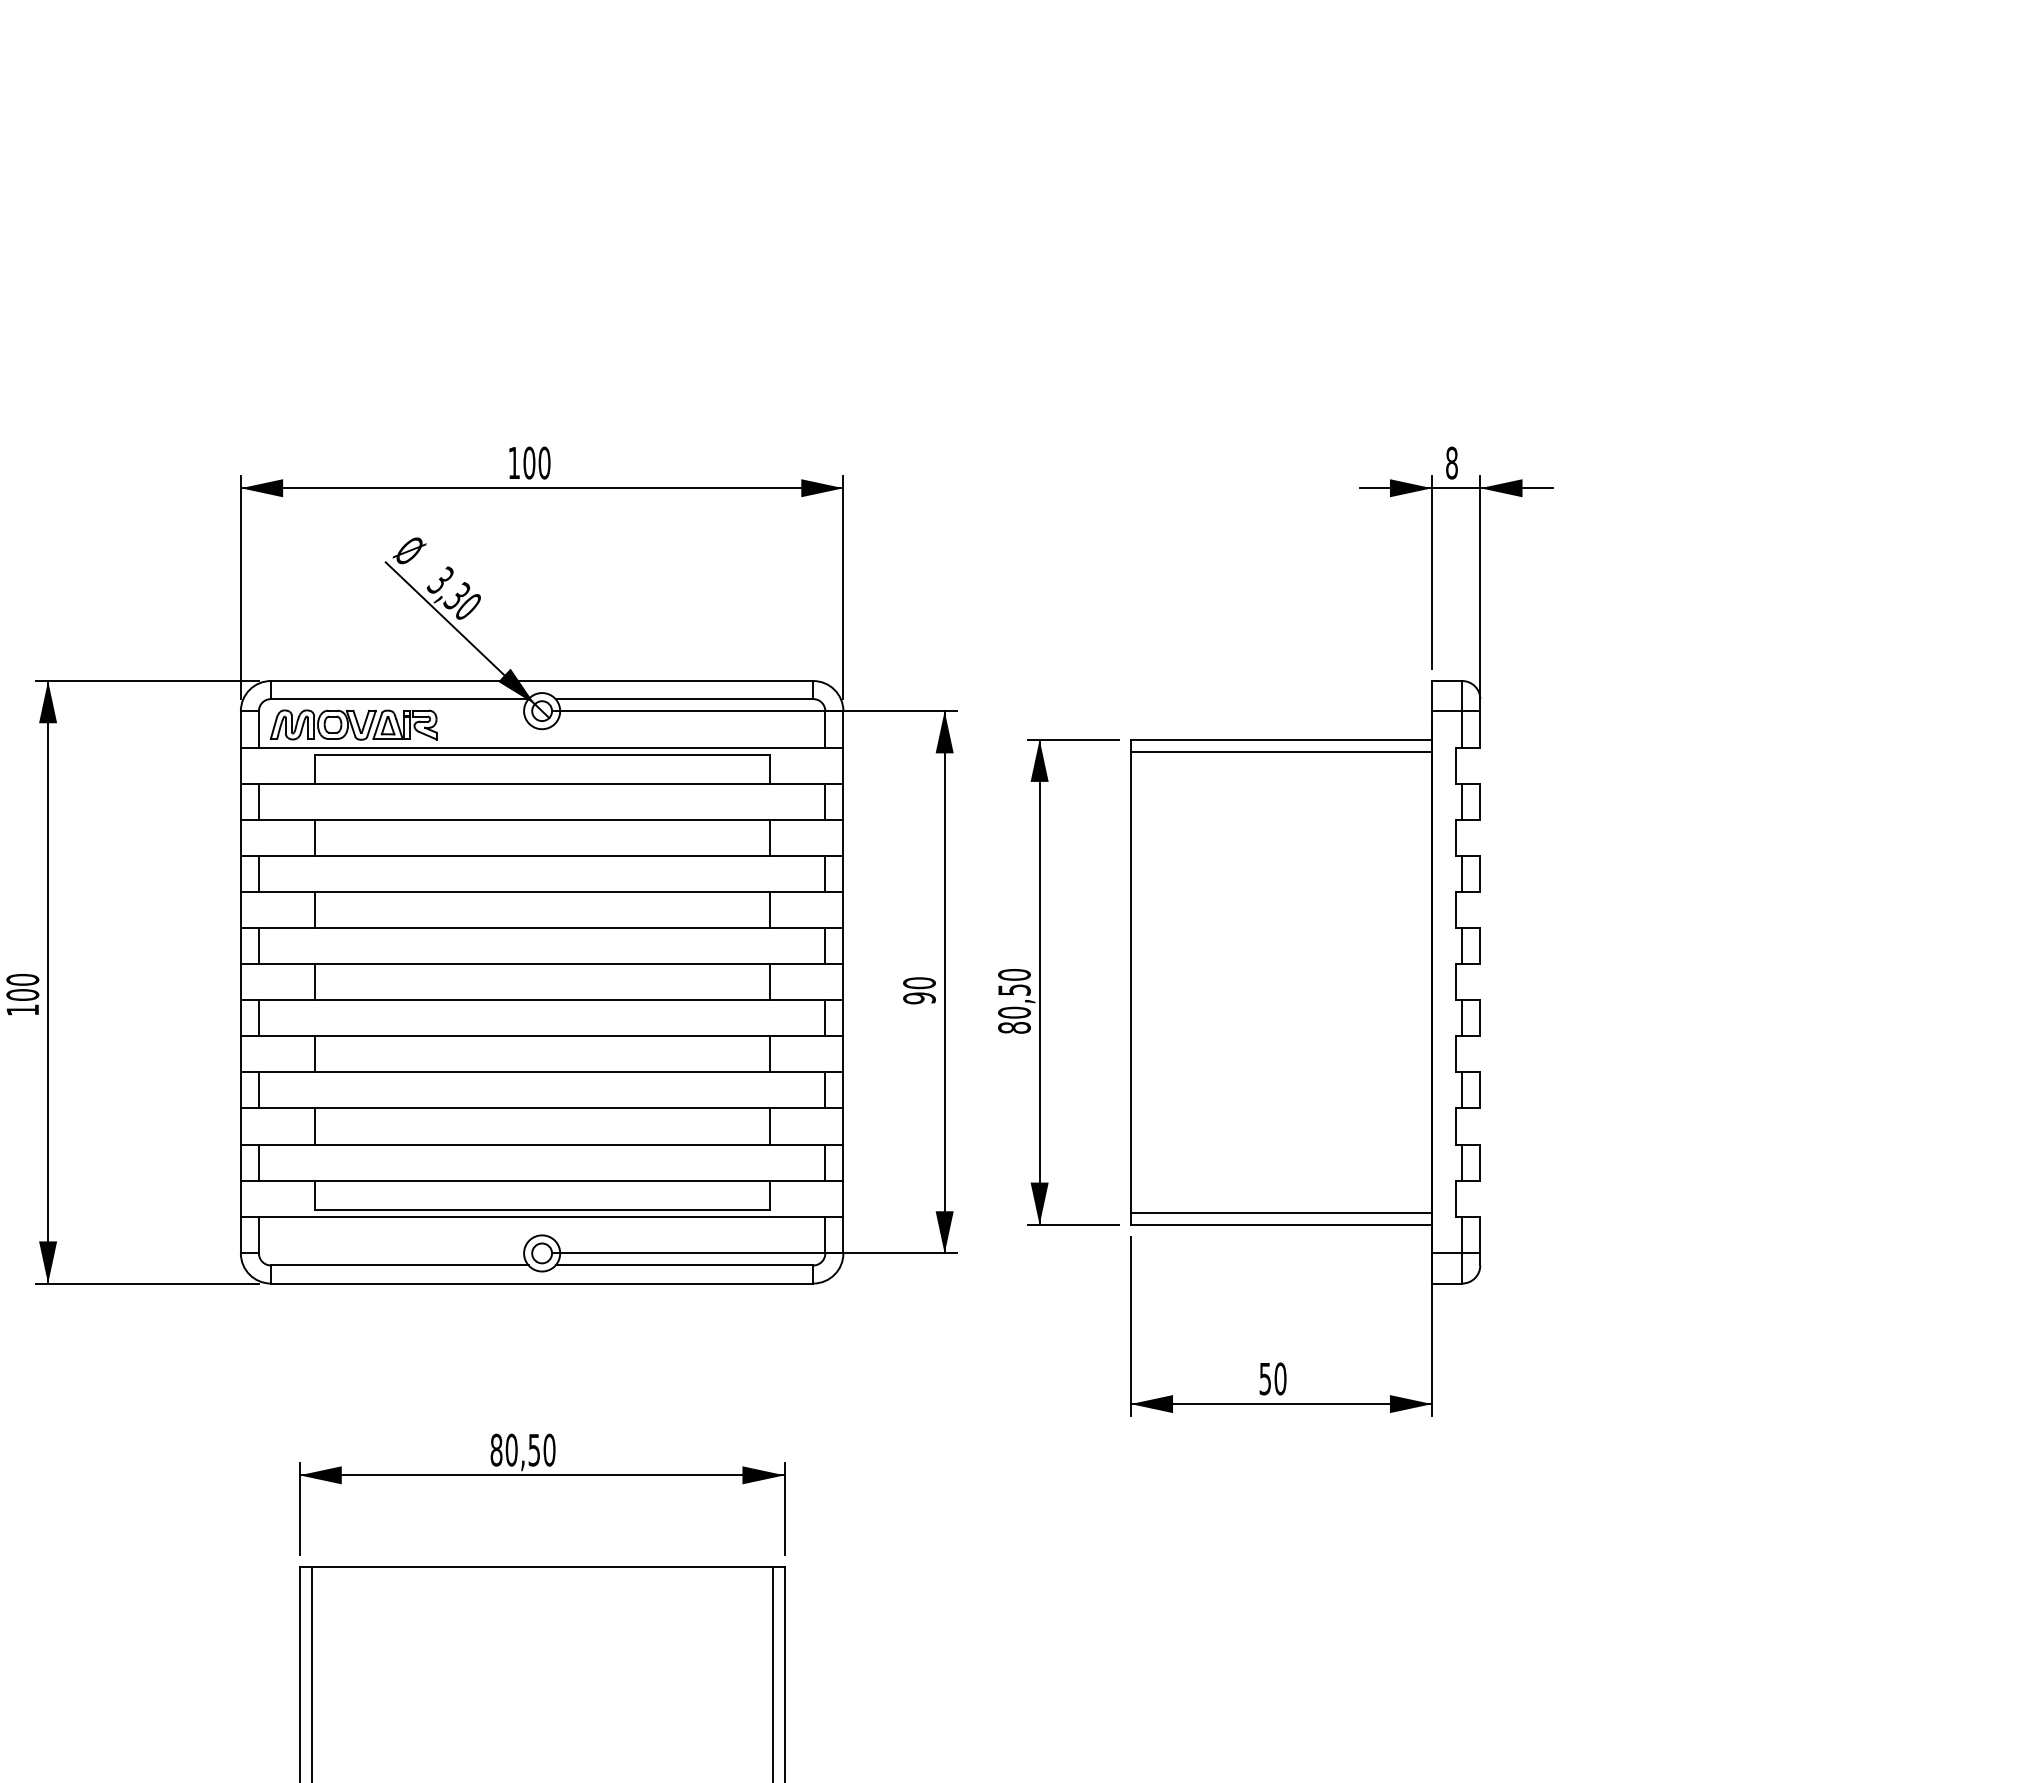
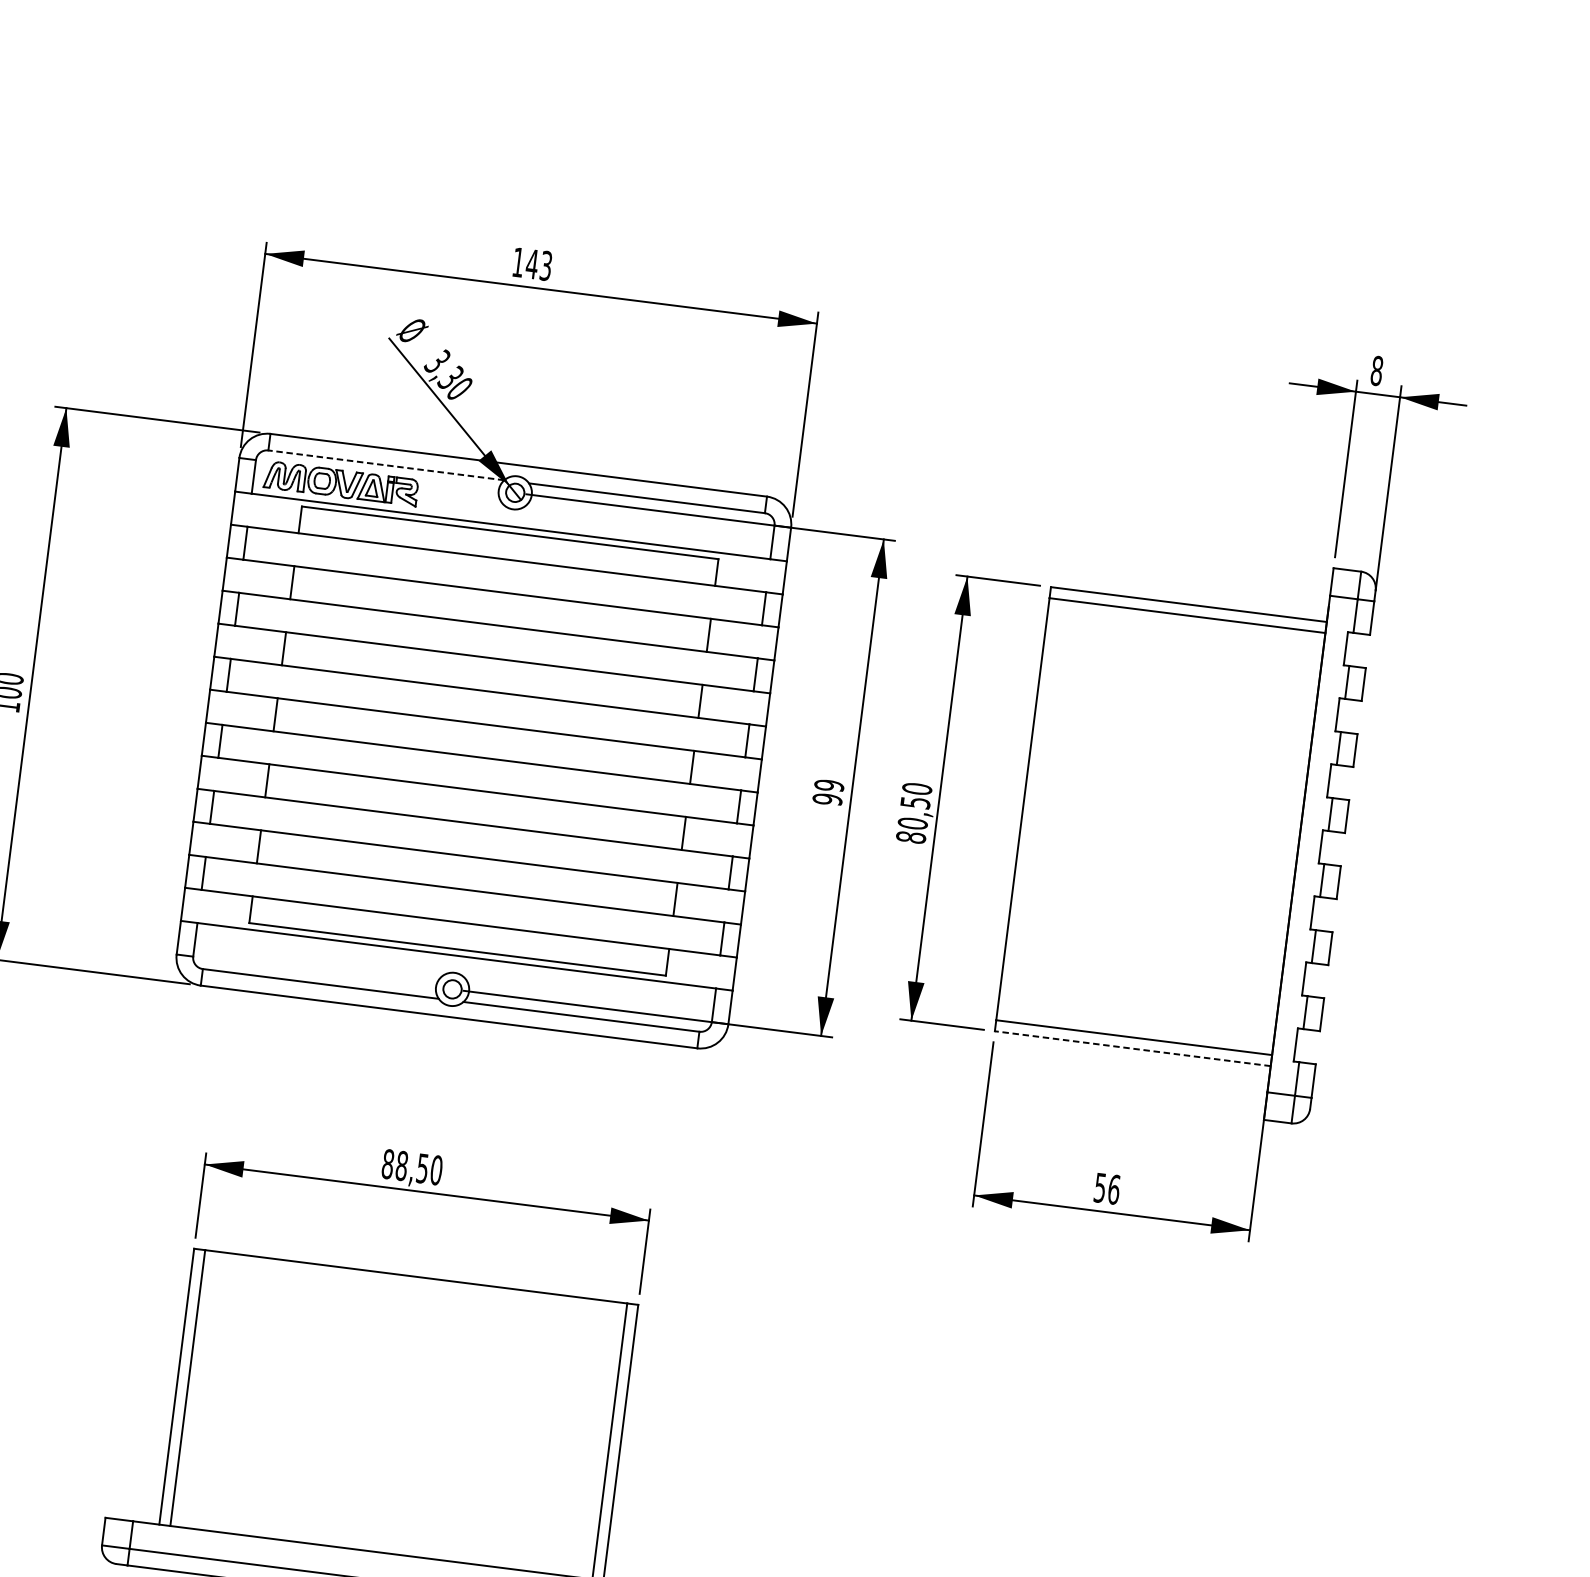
text: (536, 462) -> (538, 264), 100 -> 143
line: (399, 699) -> (386, 465), solid -> dashed
text: (919, 983) -> (829, 785), 90 -> 99
line: (1281, 1224) -> (1132, 1048), solid -> dashed
text: (1280, 1378) -> (1114, 1189), 50 -> 56
text: (511, 1450) -> (401, 1166), 80,50 -> 88,50

